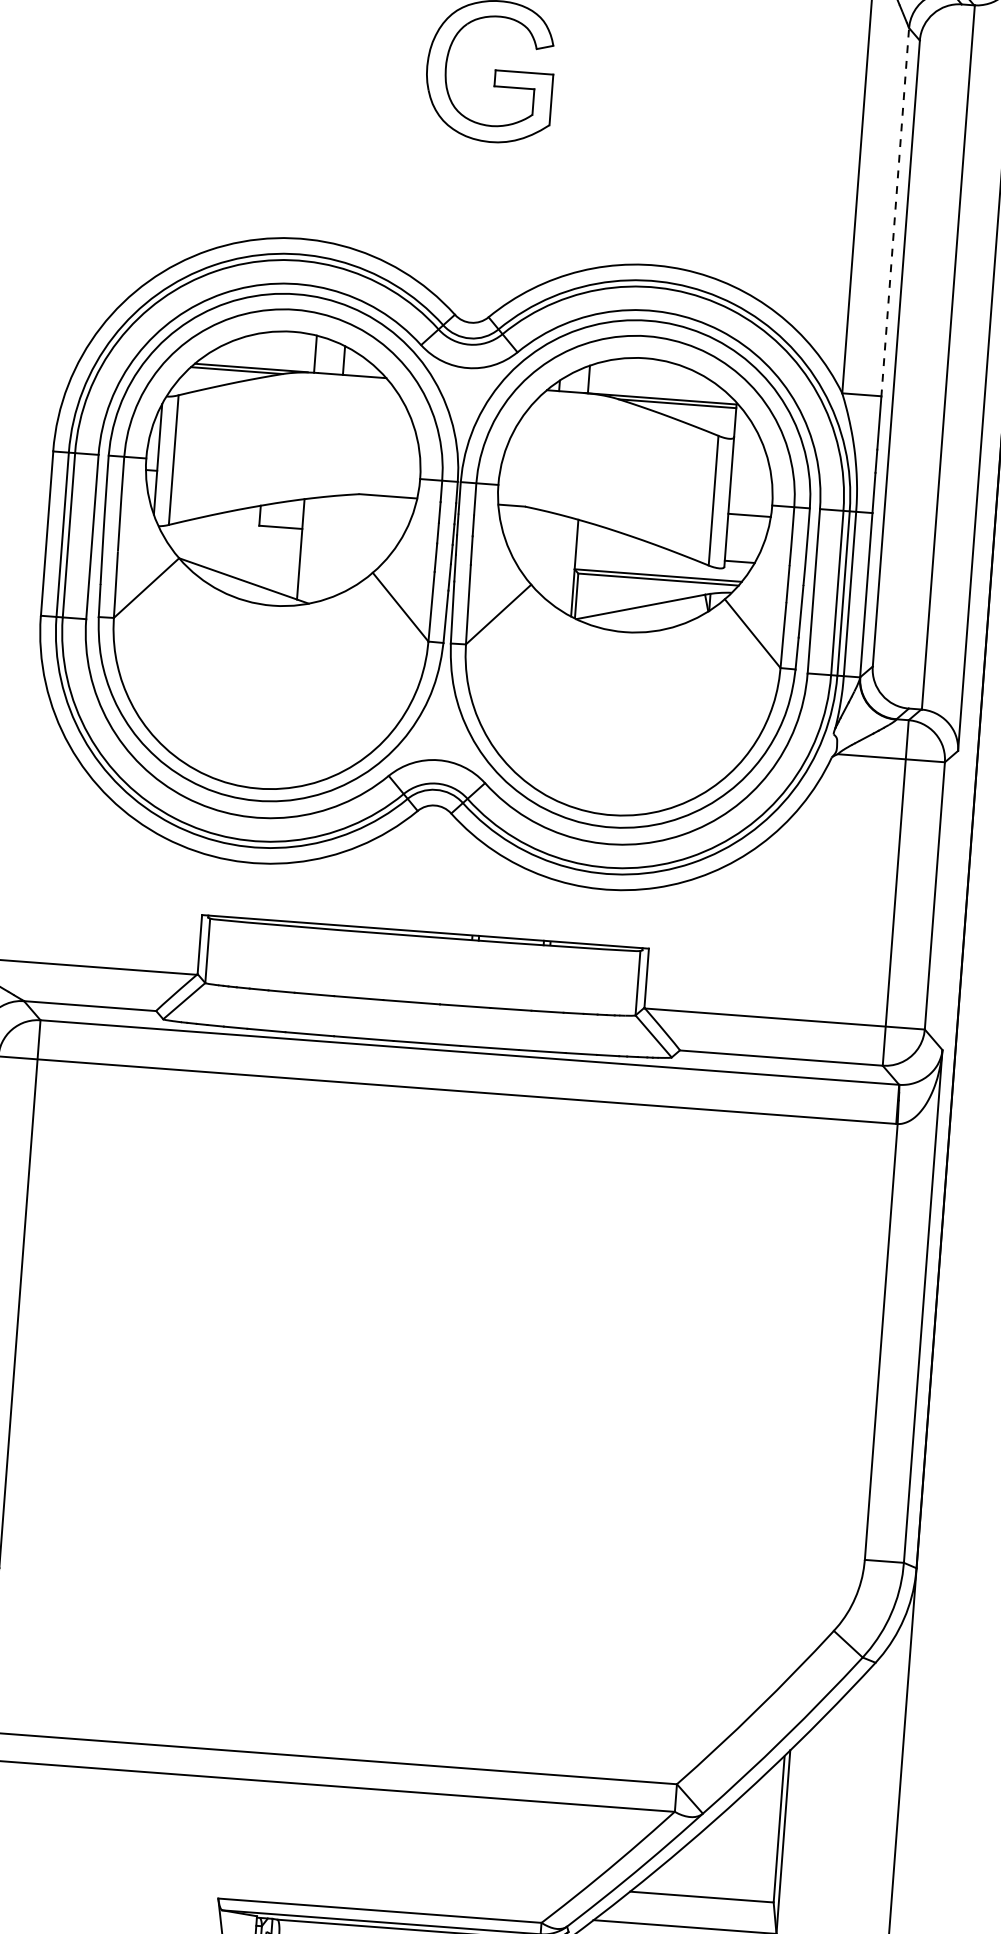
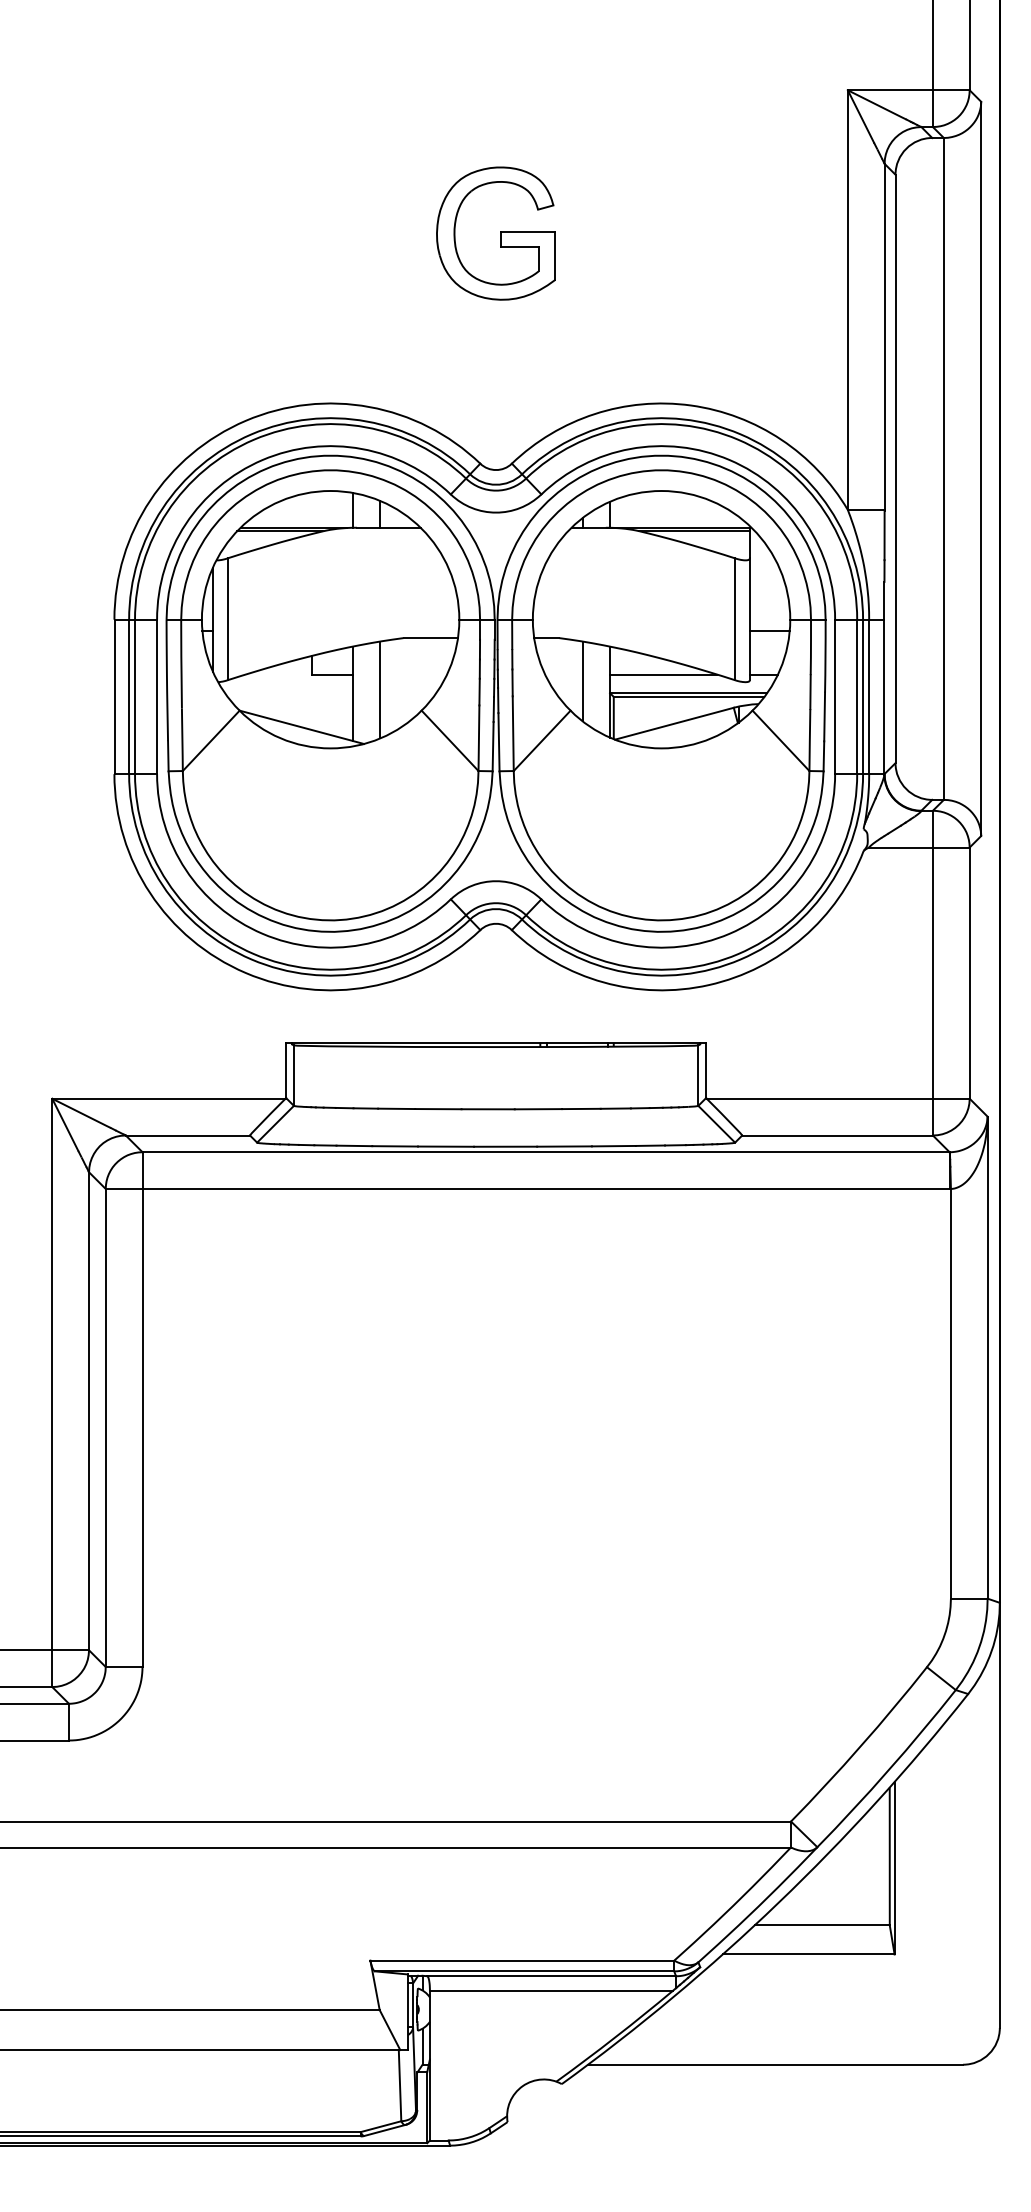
line: (895, 212) -> (884, 337), dashed -> solid
line: (329, 546) -> (379, 689), added
line: (633, 553) -> (663, 674), added
line: (547, 554) -> (583, 681), added

